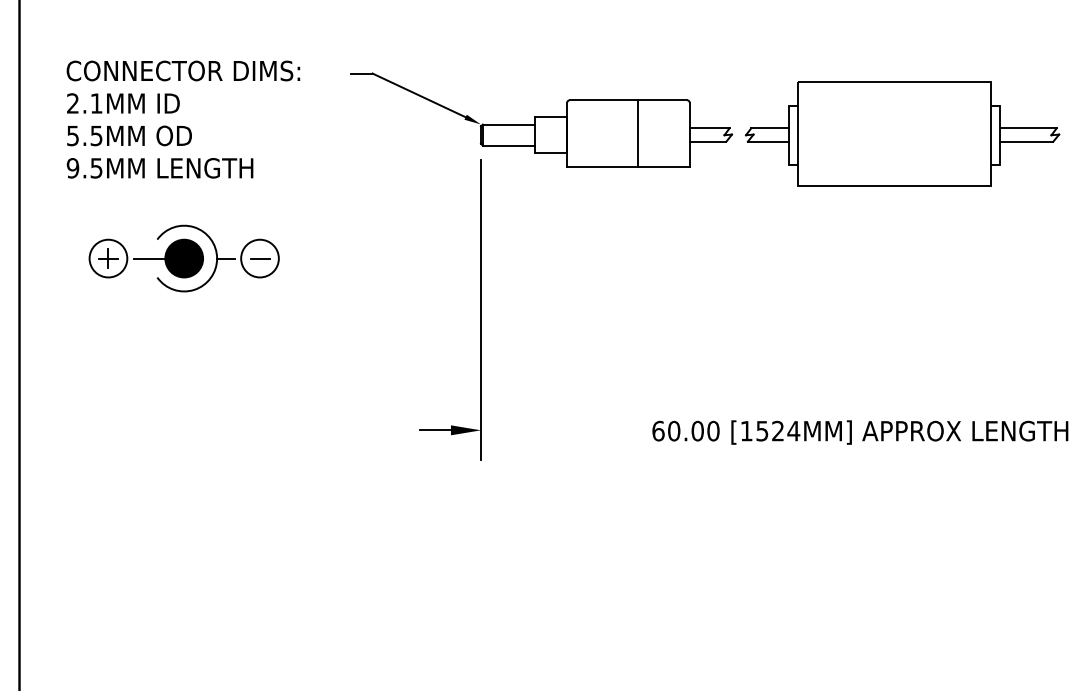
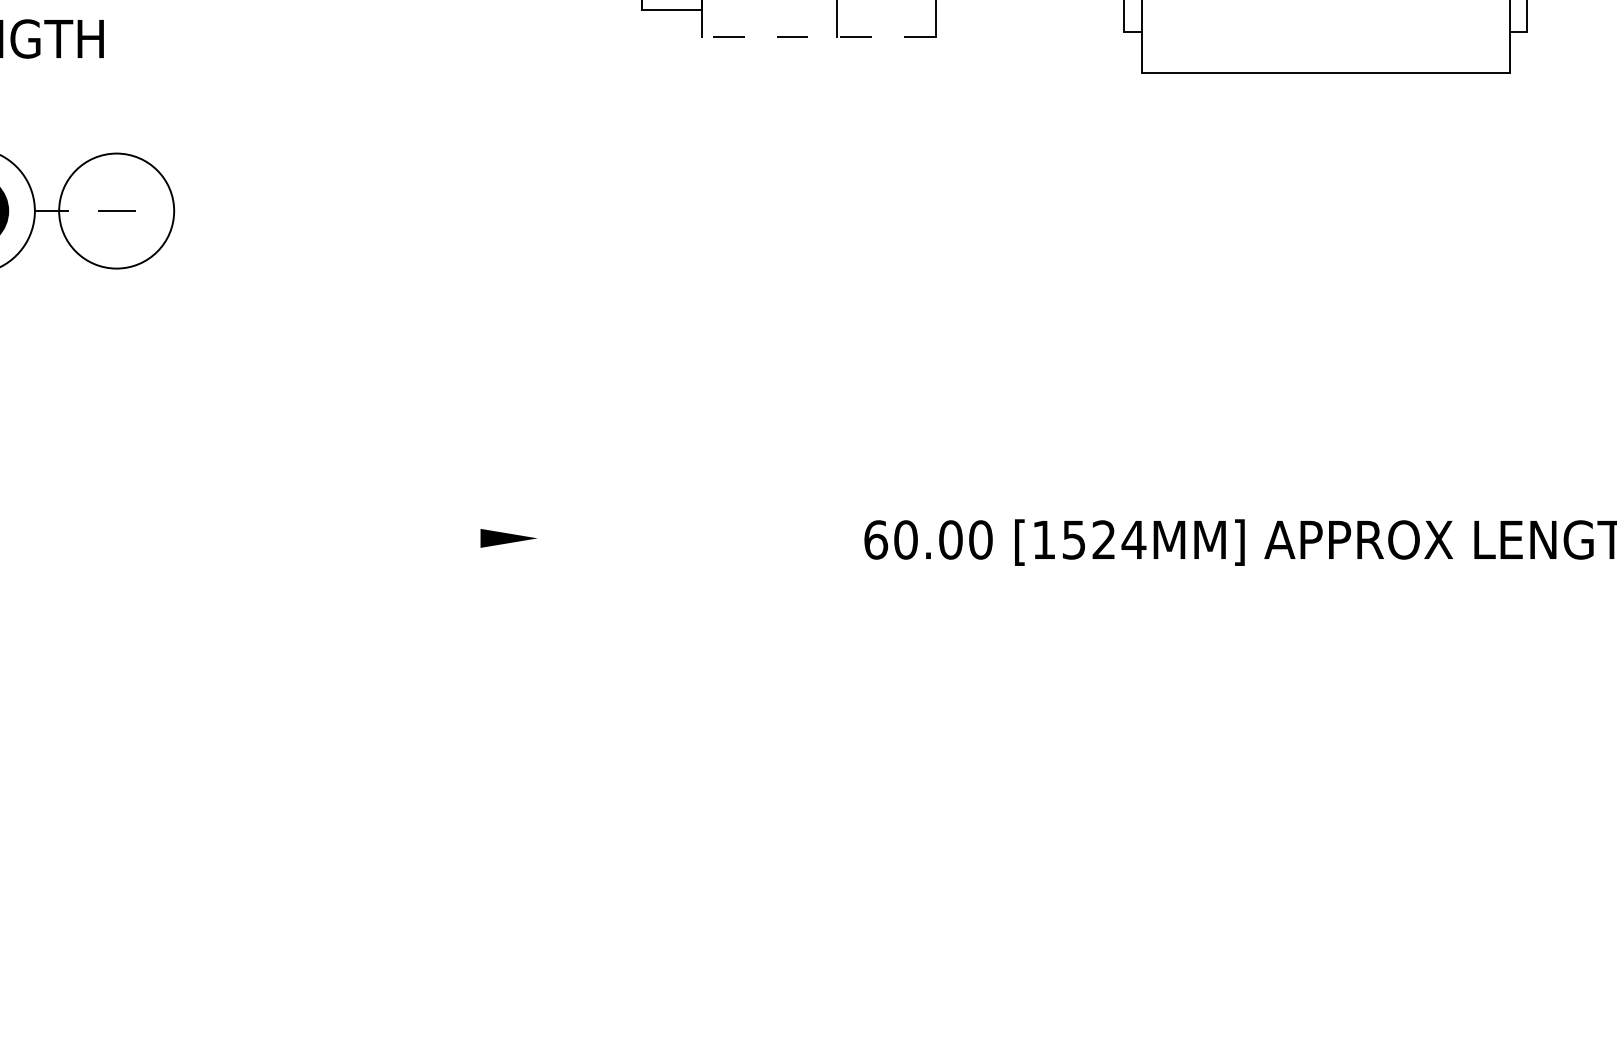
line: (627, 167) -> (817, 37), solid -> dashed
circle: (259, 258) -> (115, 210), size x1.6
line: (480, 310) -> (536, 309), removed
line: (434, 430) -> (449, 538), removed

